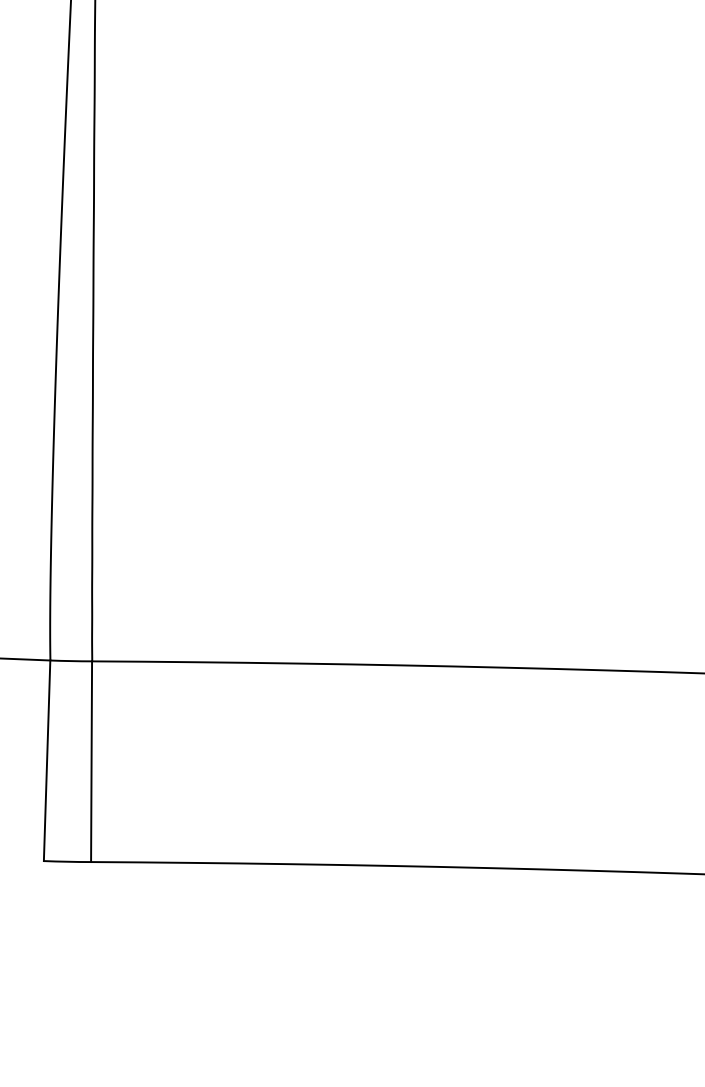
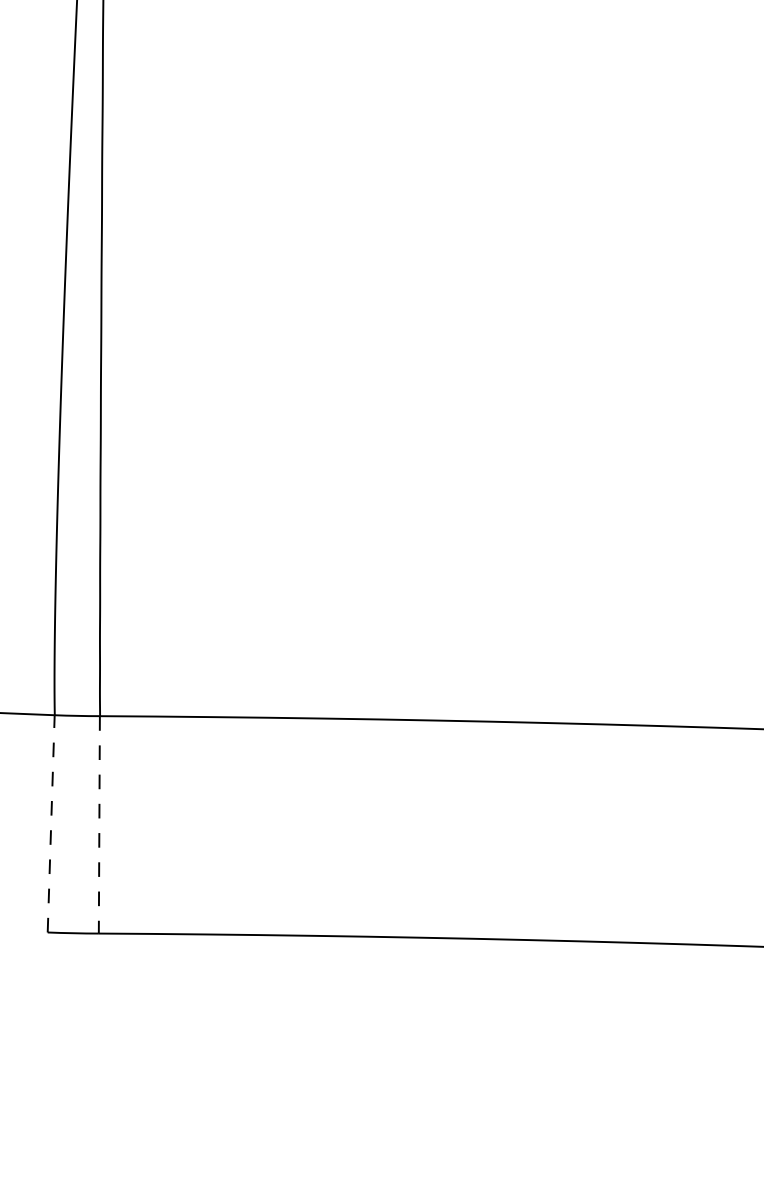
line: (47, 760) -> (51, 823), solid -> dashed
line: (91, 762) -> (99, 825), solid -> dashed

